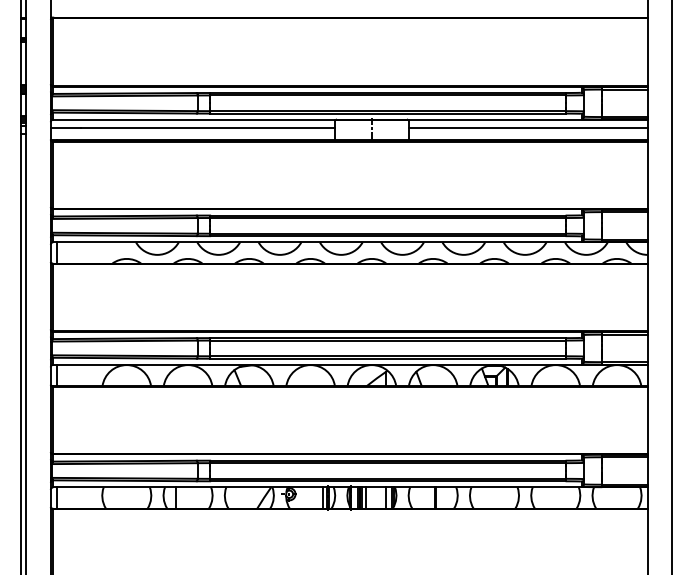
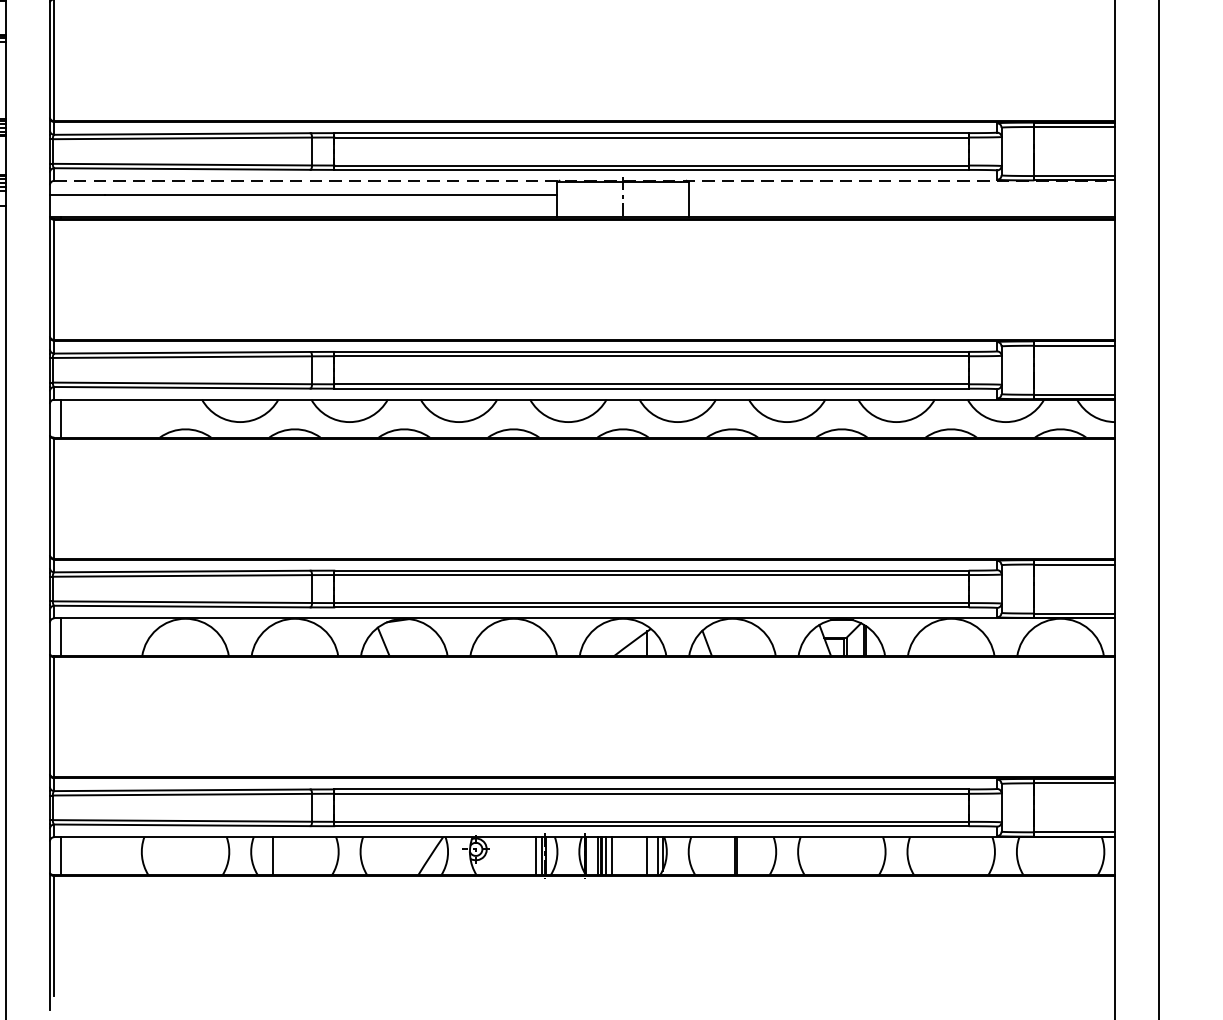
line: (350, 119) -> (584, 180), solid -> dashed
line: (527, 127) -> (900, 194), removed

